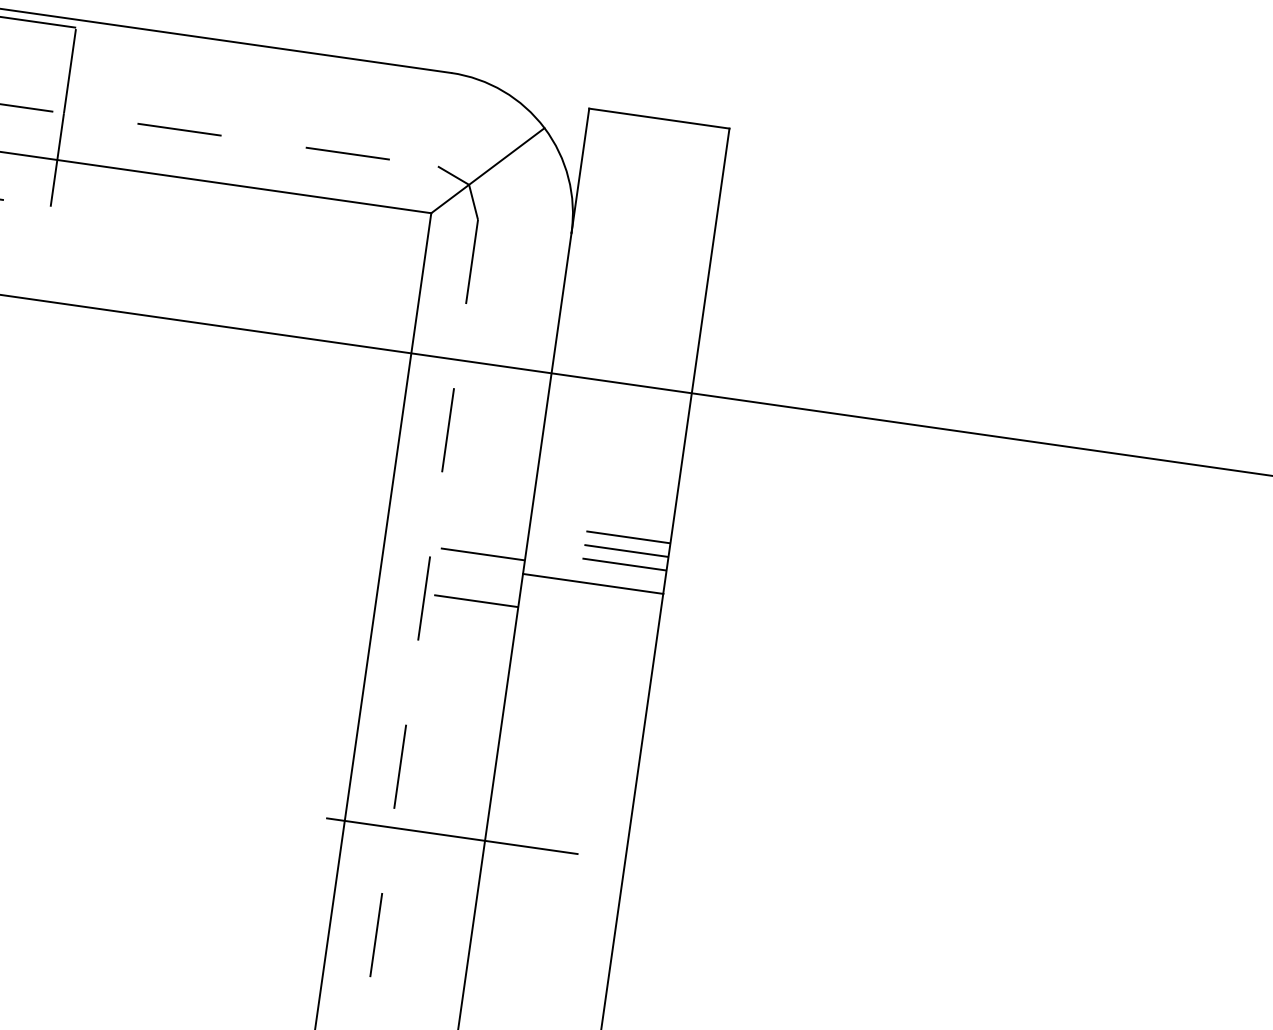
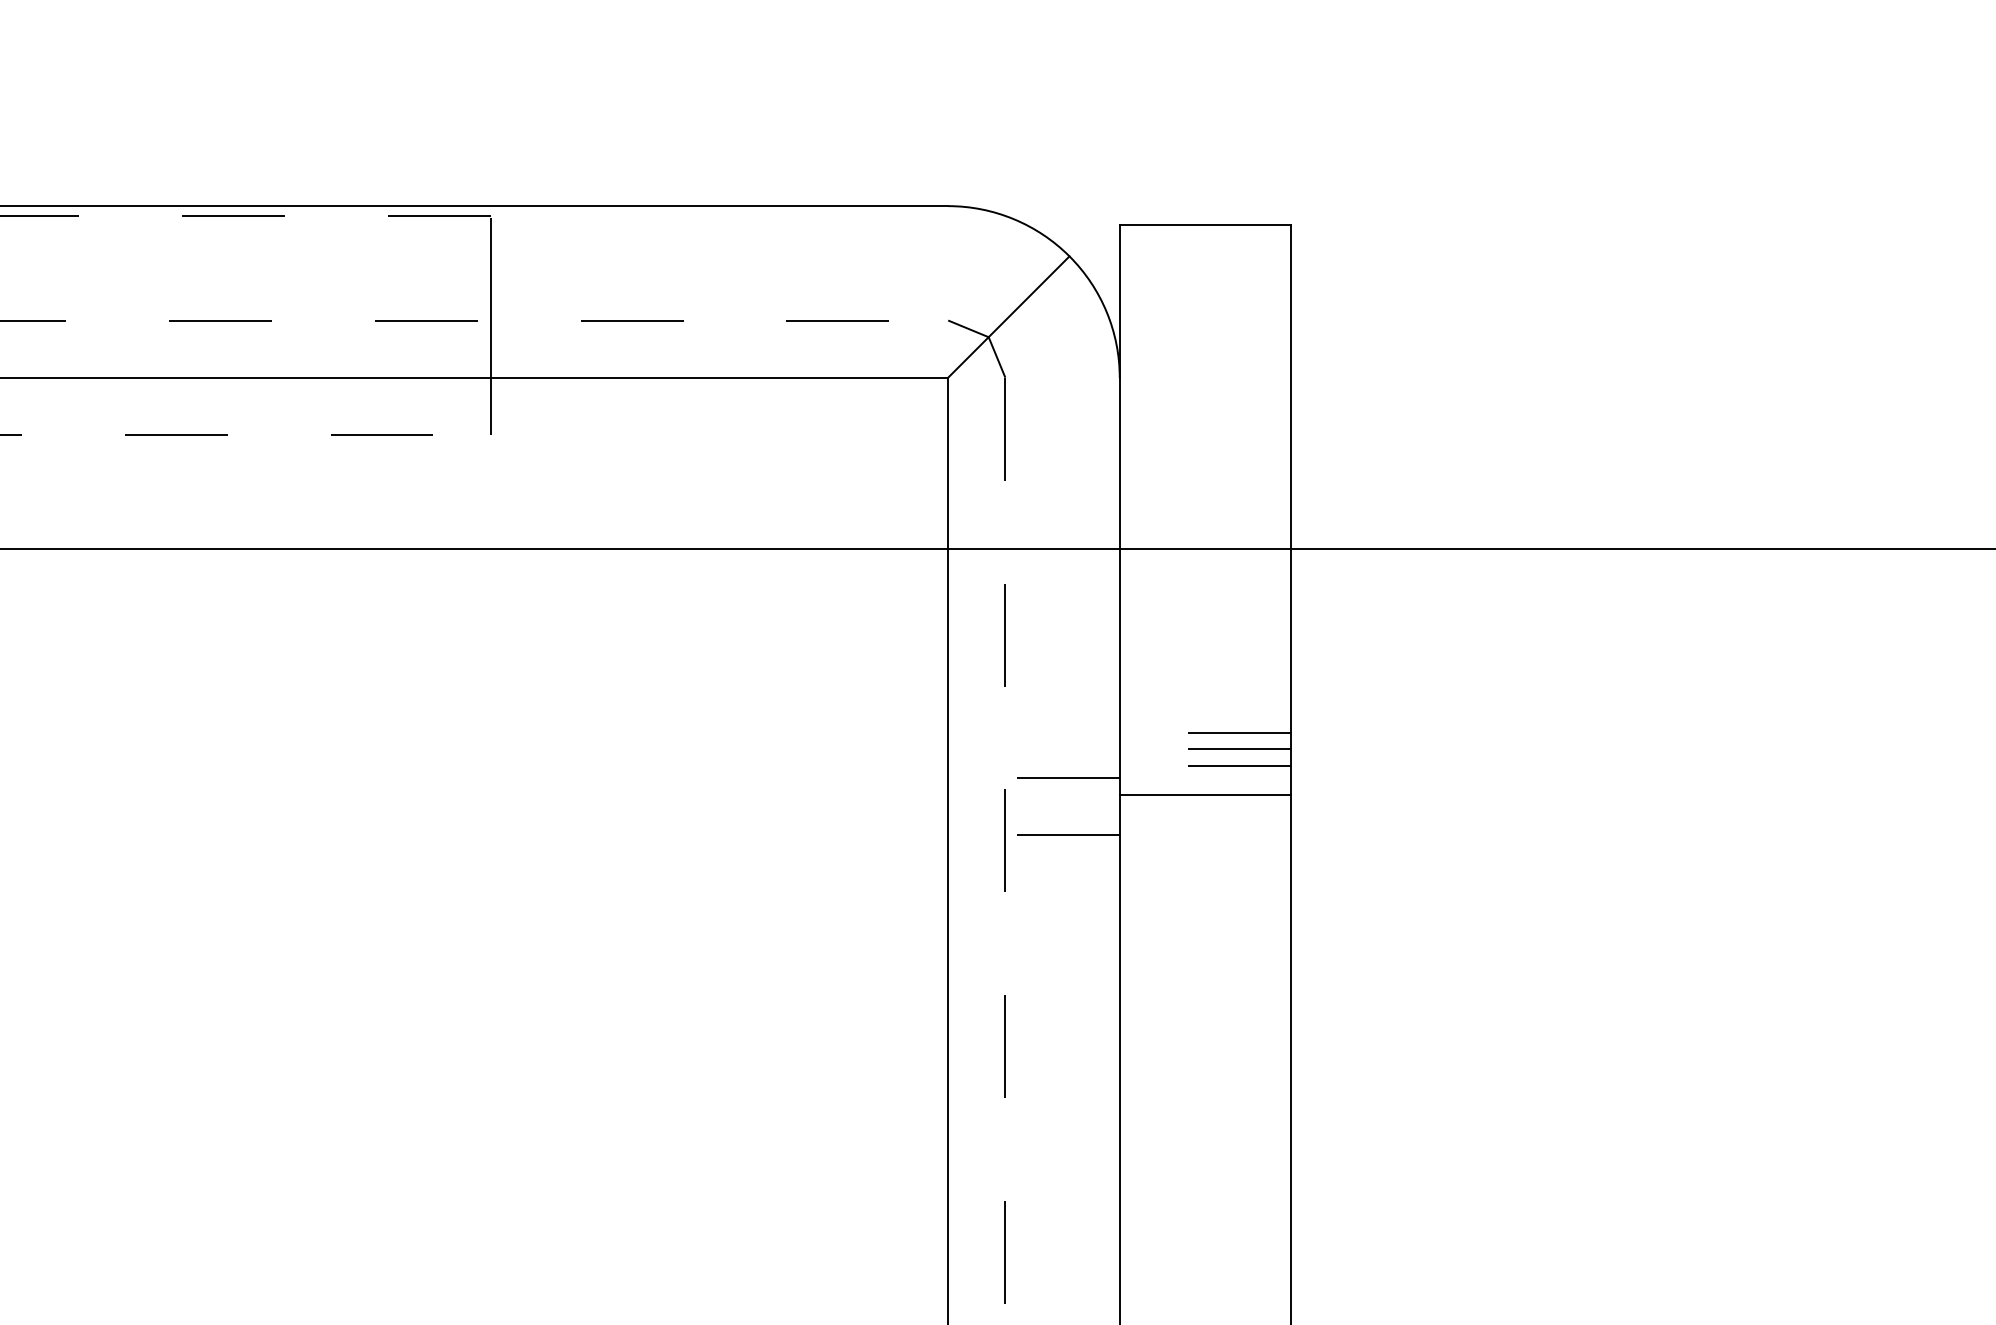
line: (438, 834) -> (1062, 1121), removed

